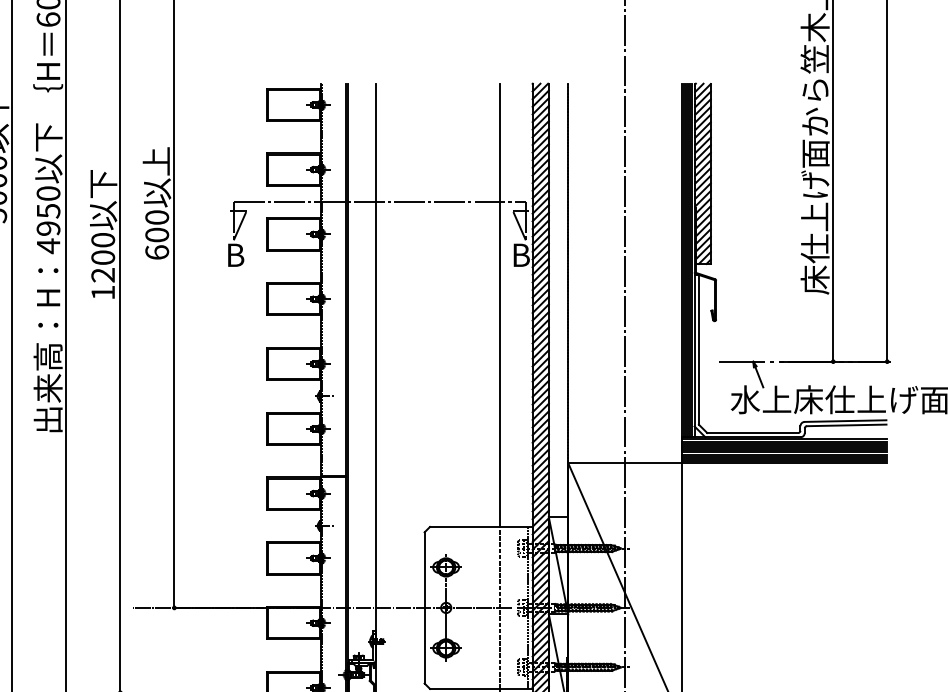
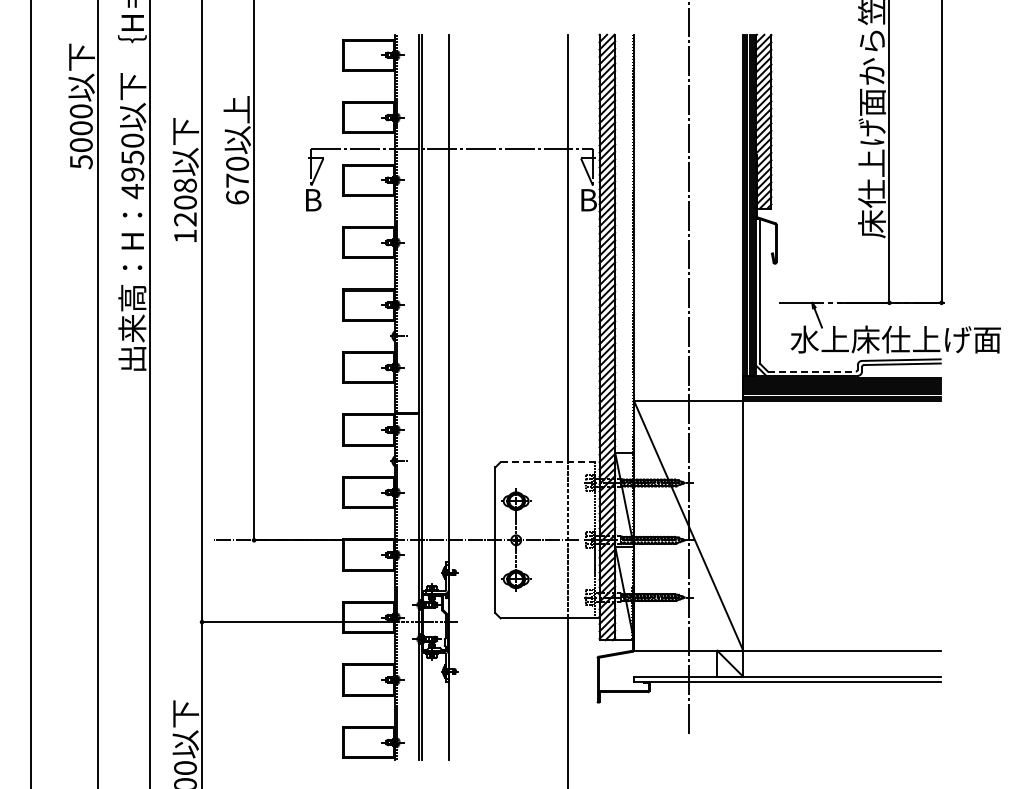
text: (157, 234) -> (237, 180), 600 -> 670
text: (103, 240) -> (185, 185), 1200 -> 1208
line: (752, 432) -> (811, 371), solid -> dashed
line: (481, 527) -> (550, 462), solid -> dashed

